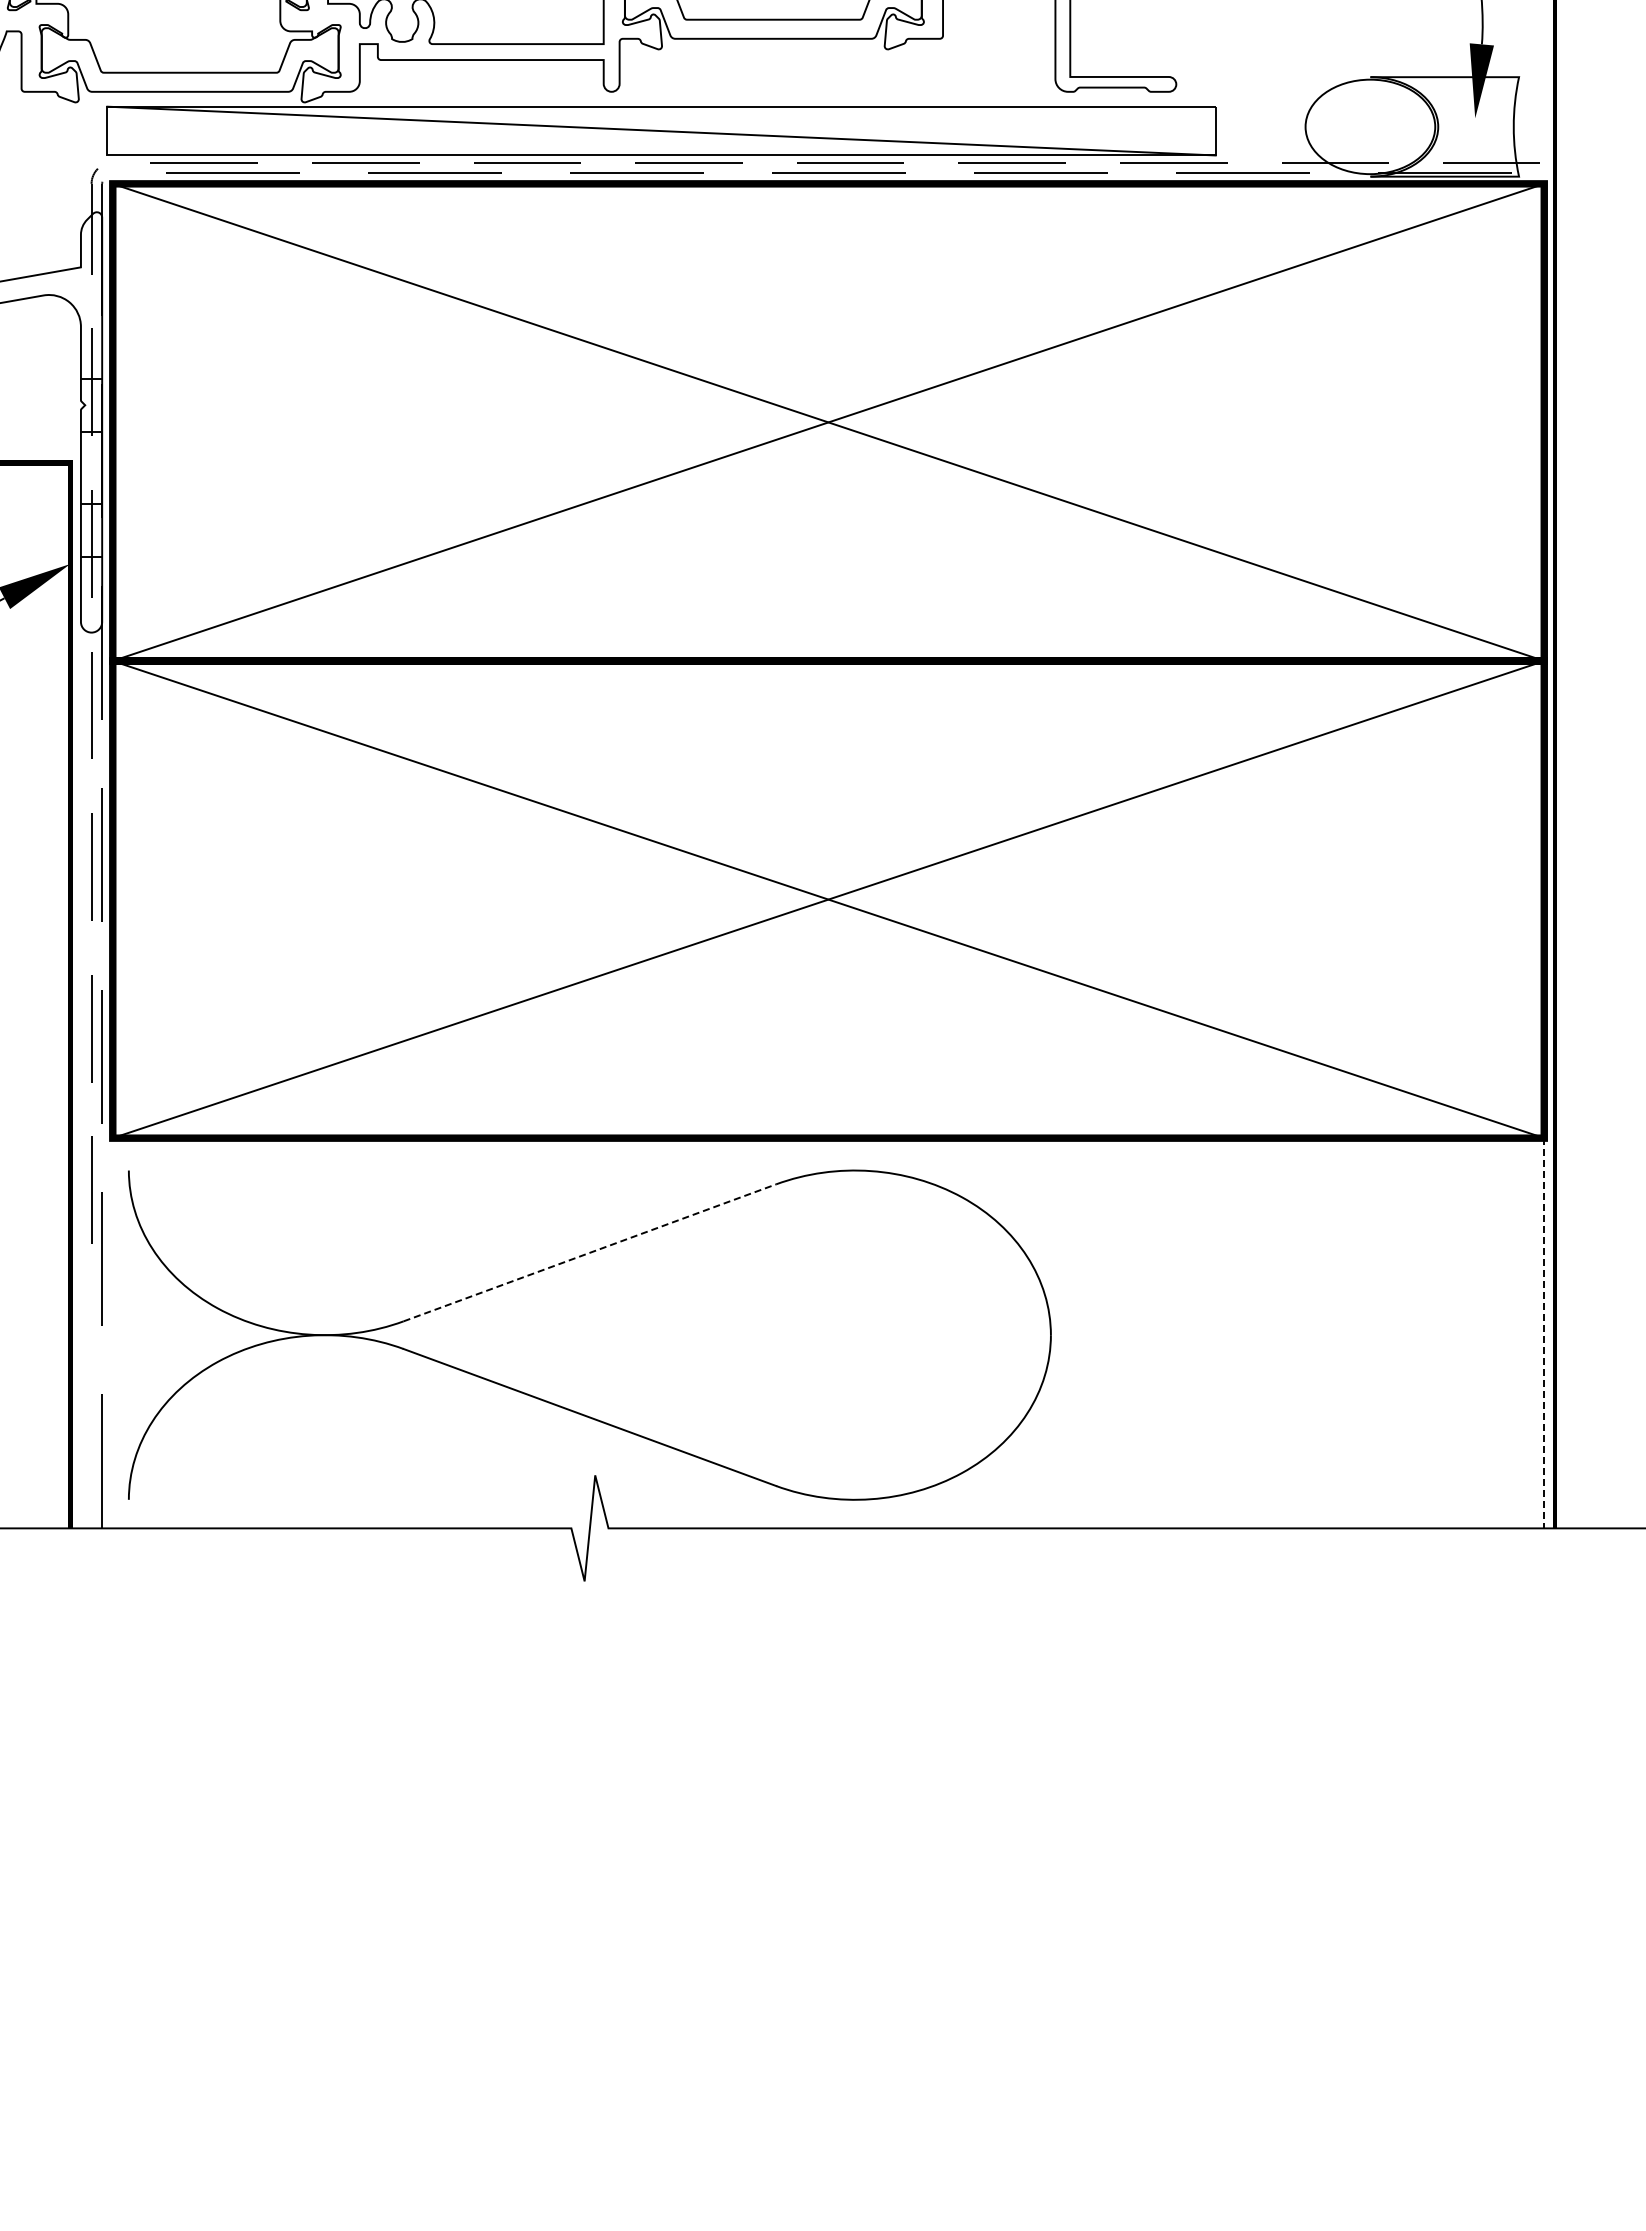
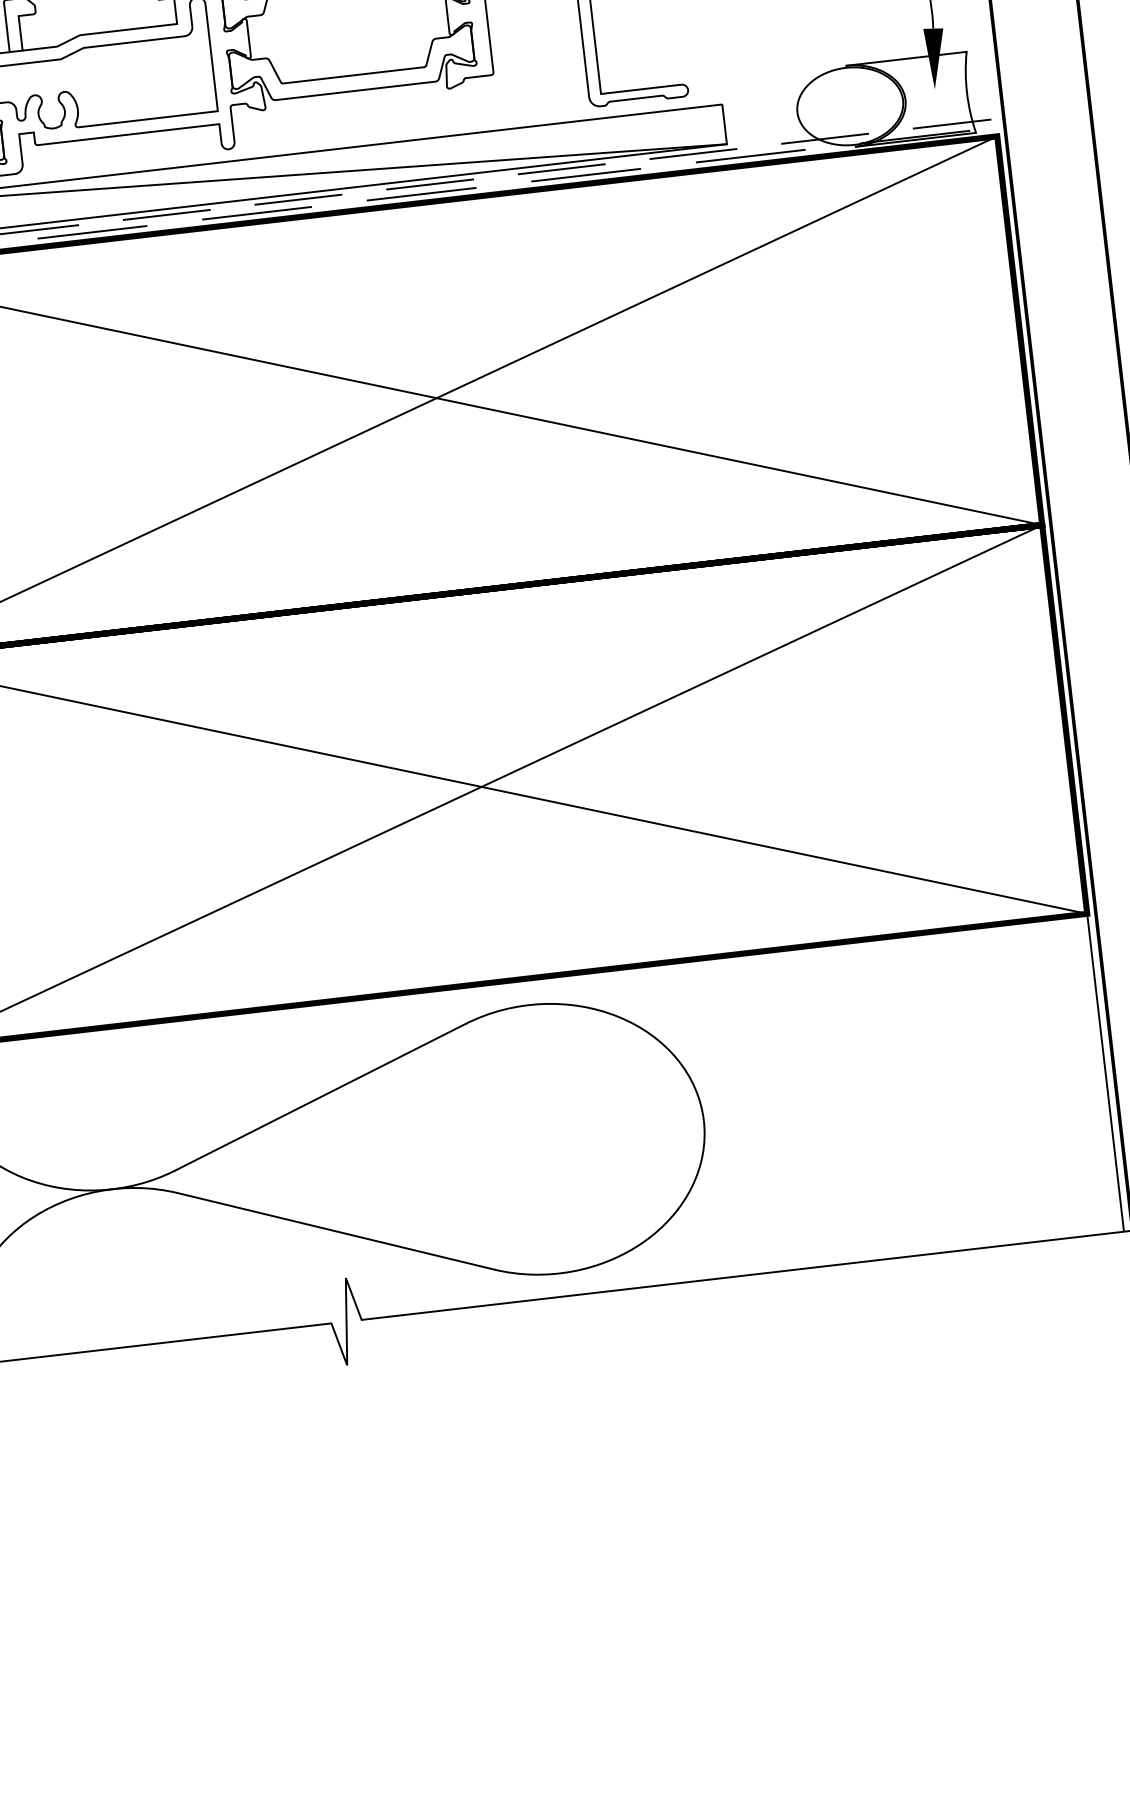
line: (590, 1252) -> (320, 1096), dashed -> solid
line: (1544, 1333) -> (1105, 1072), dashed -> solid

